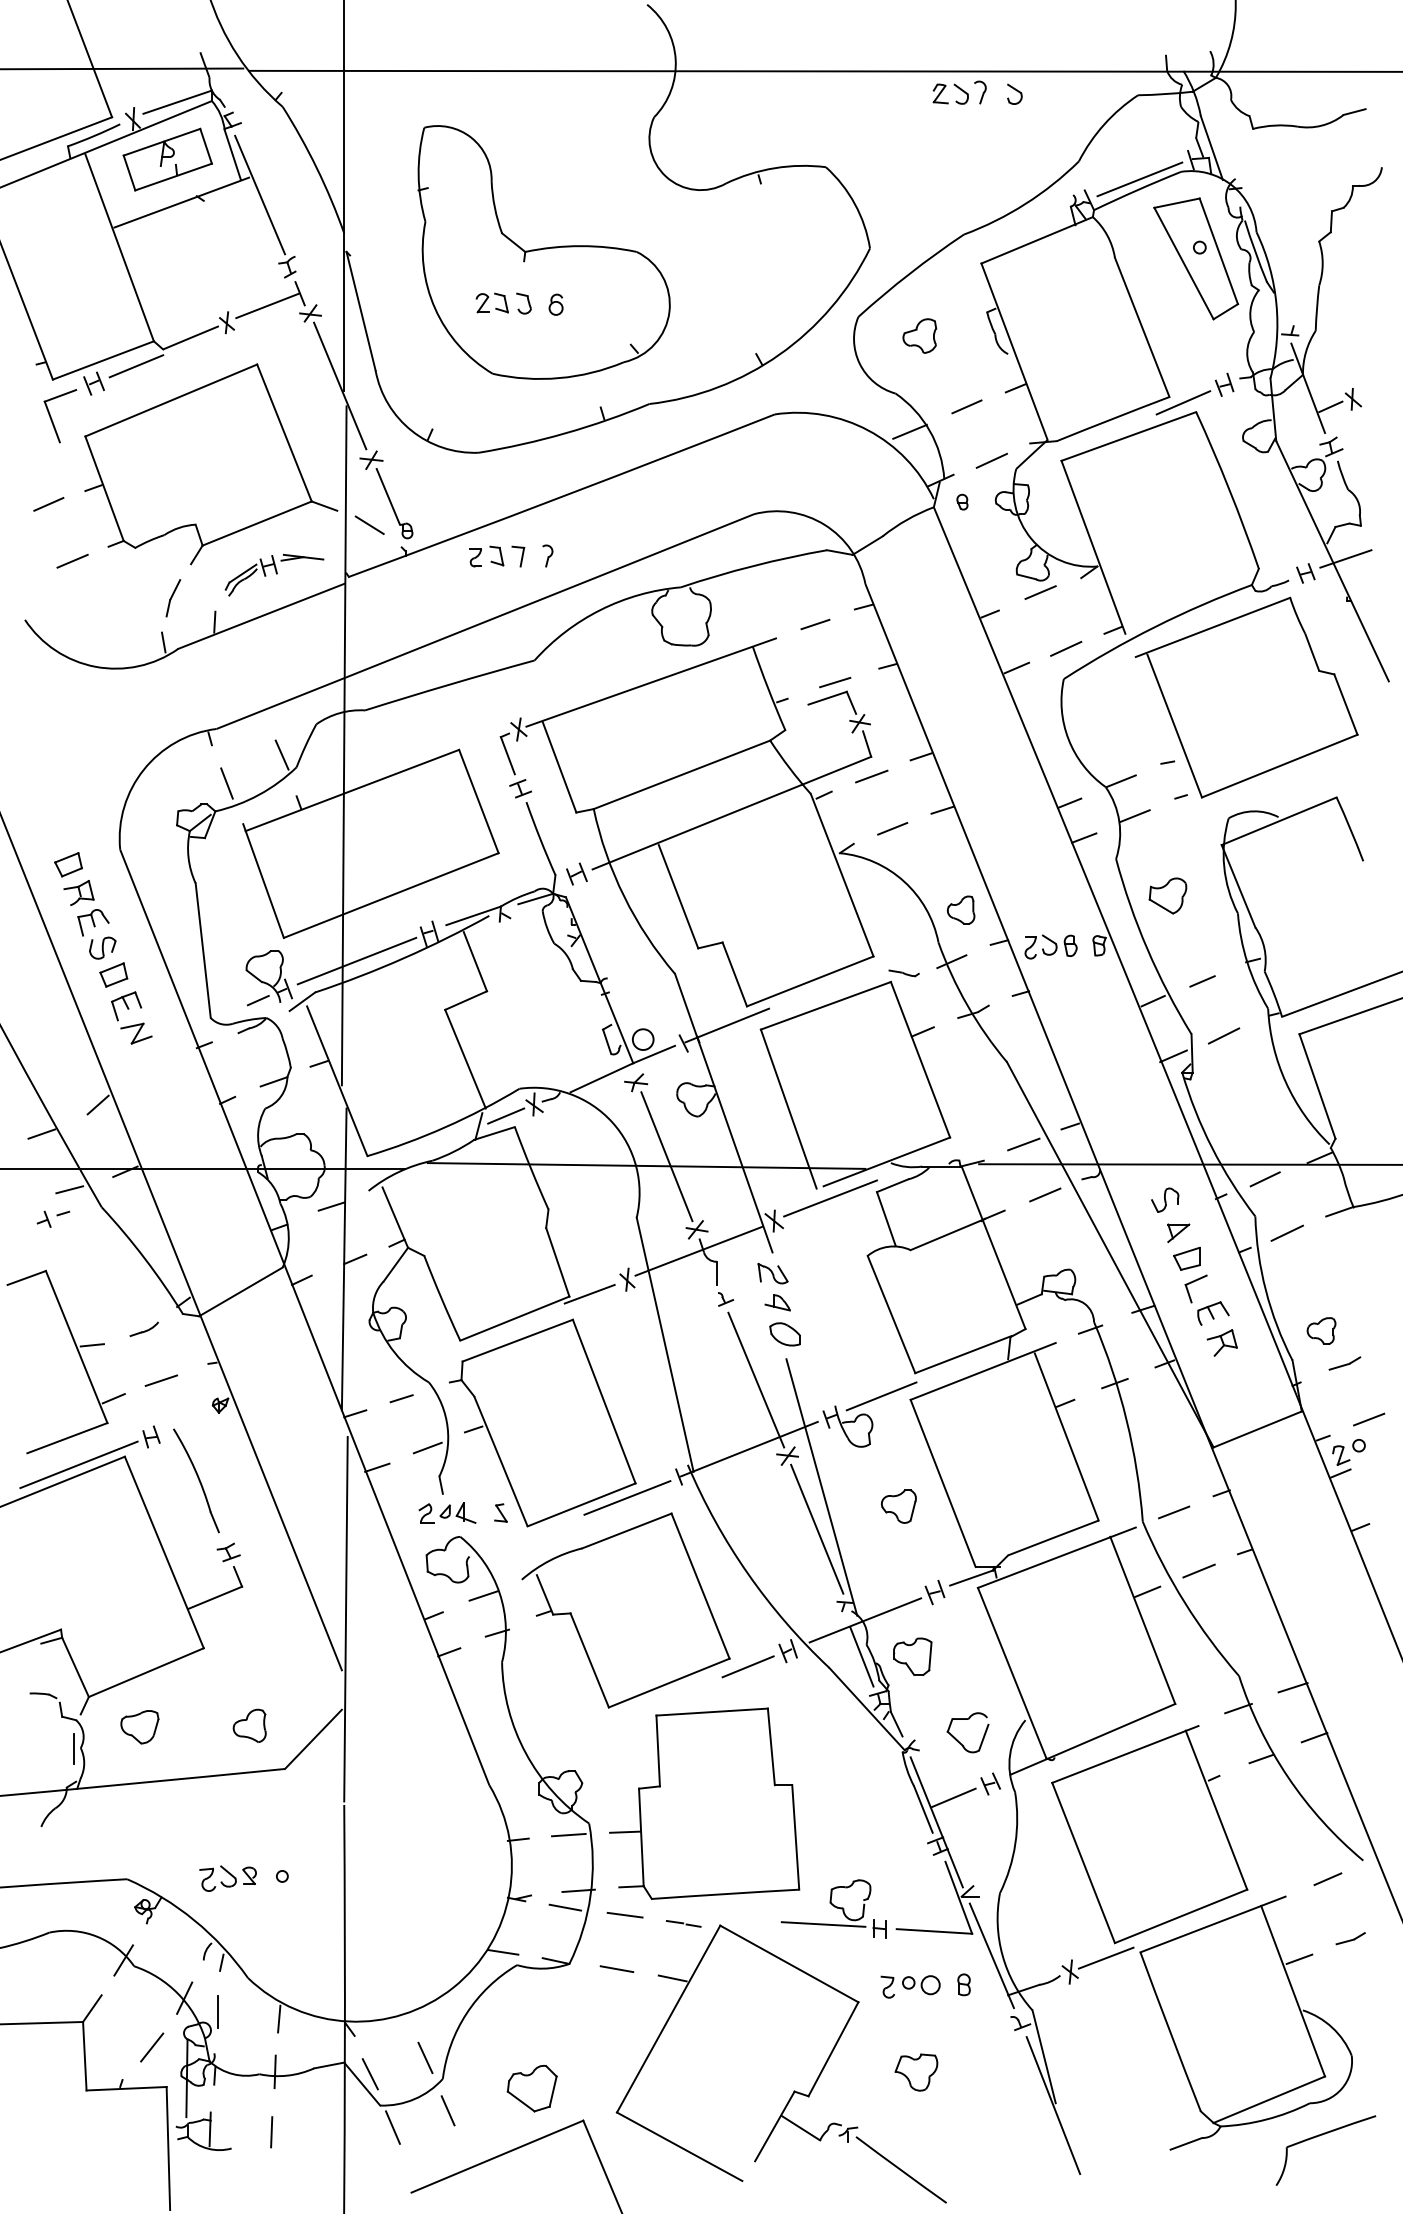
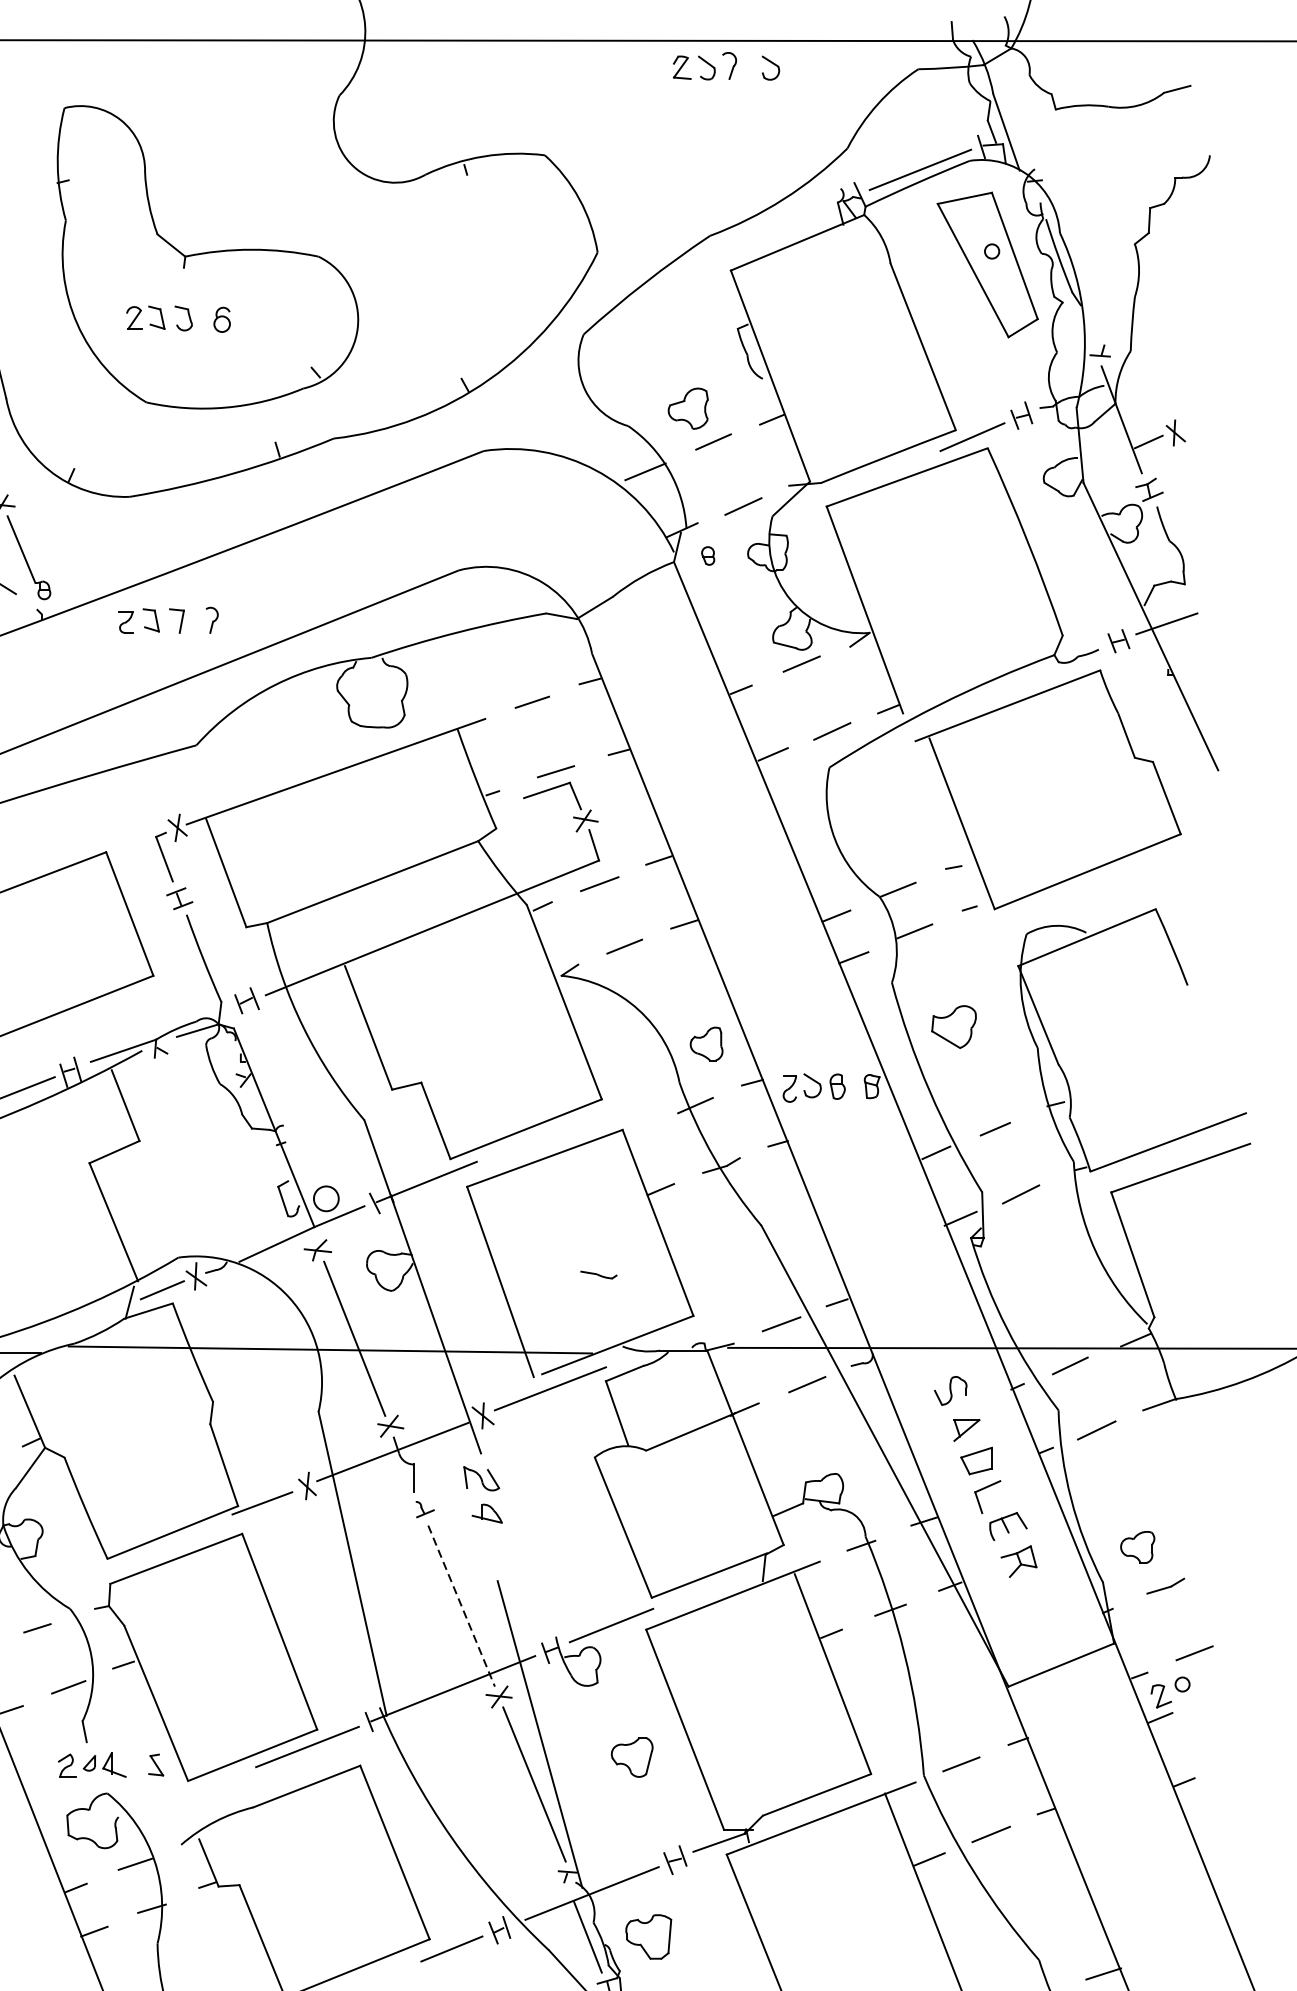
part: (919, 335) -> (687, 408), moved
part: (903, 973) -> (598, 1275), moved
part: (784, 1334) -> (495, 1551), removed
line: (756, 1380) -> (461, 1606), solid -> dashed

